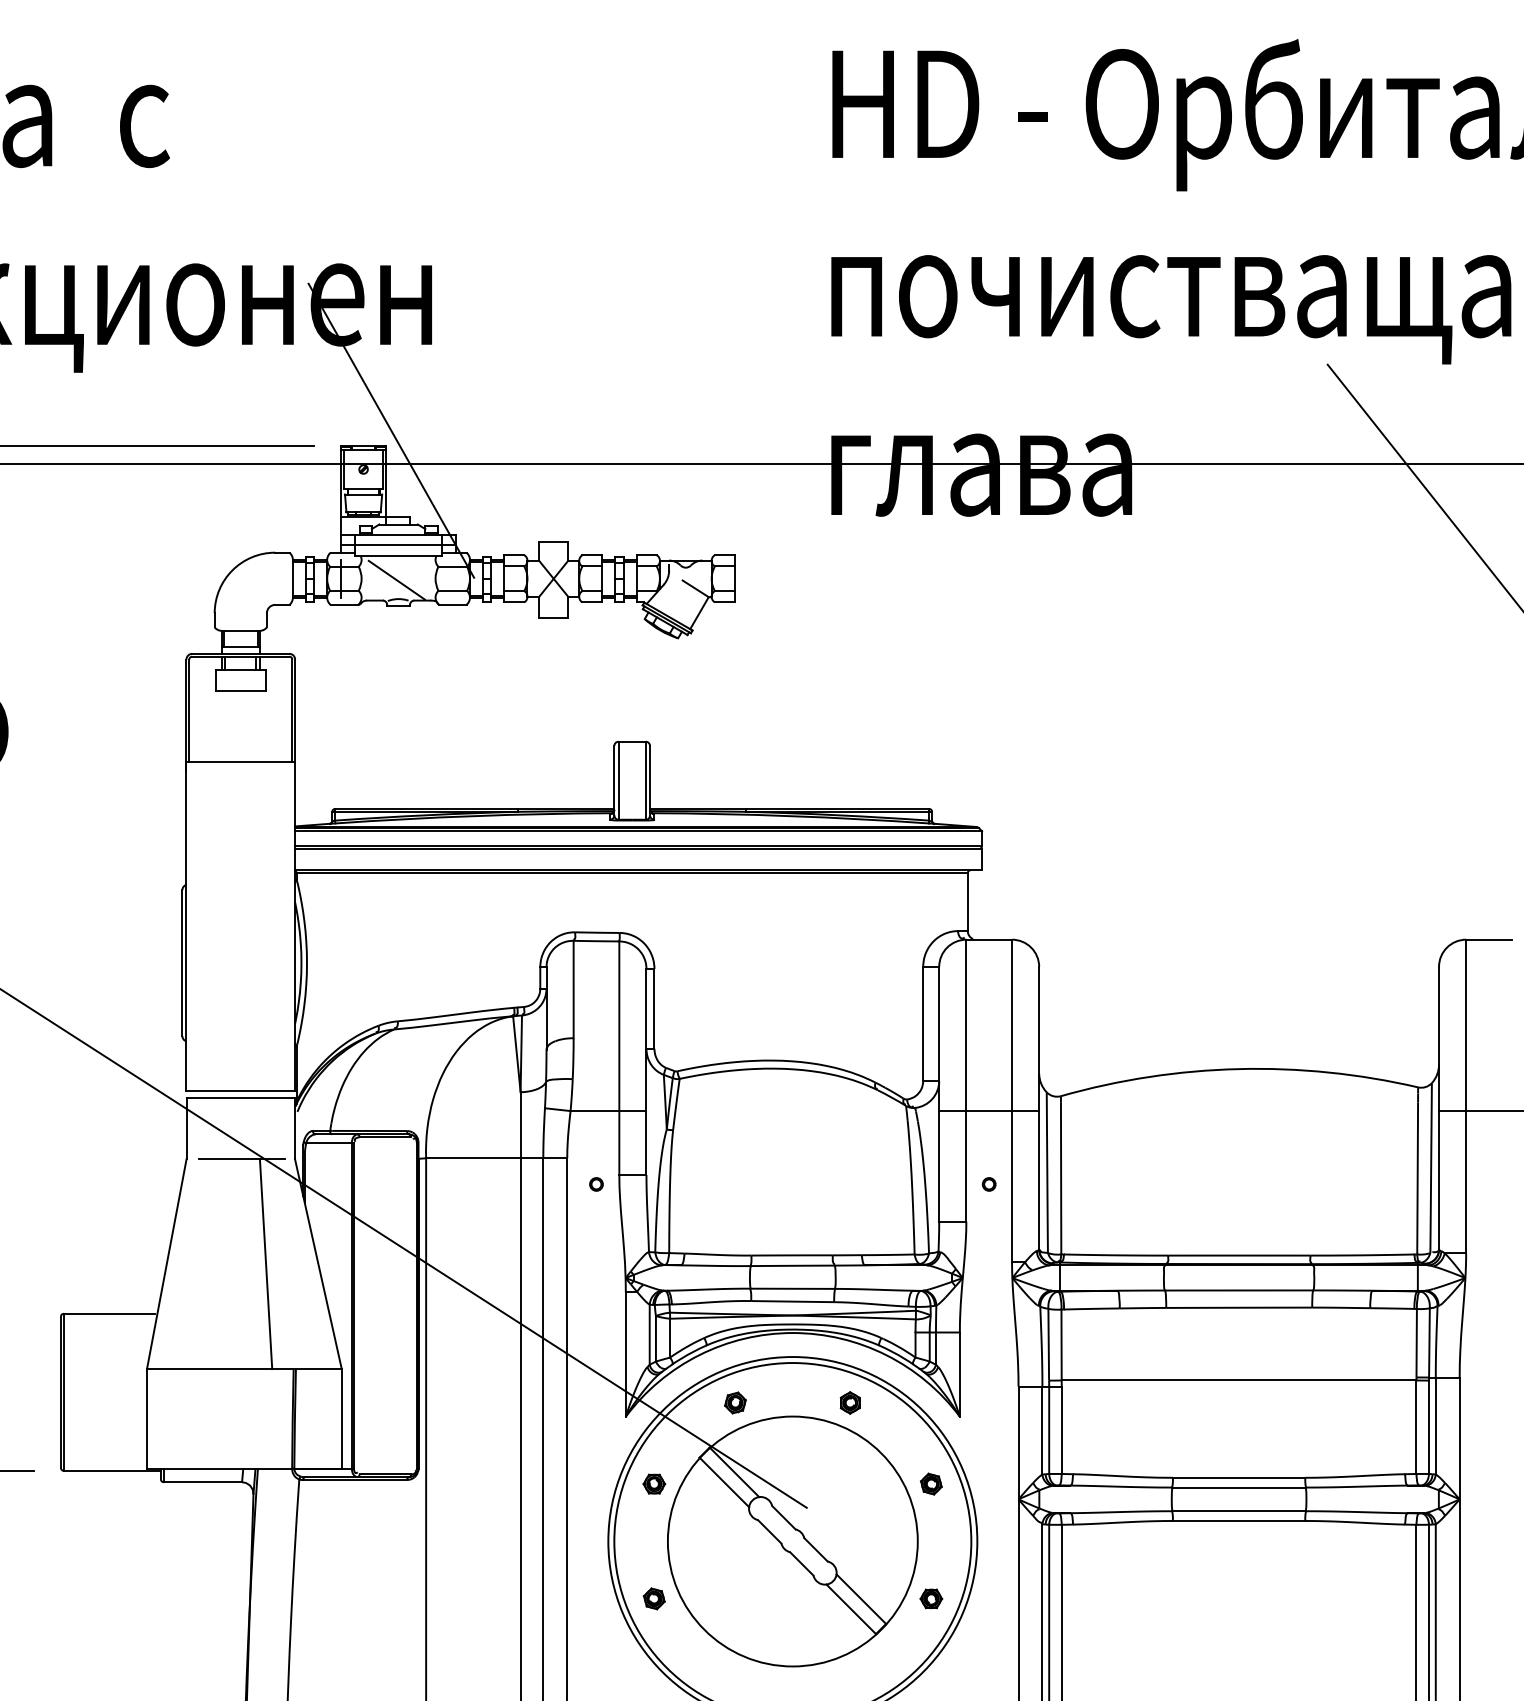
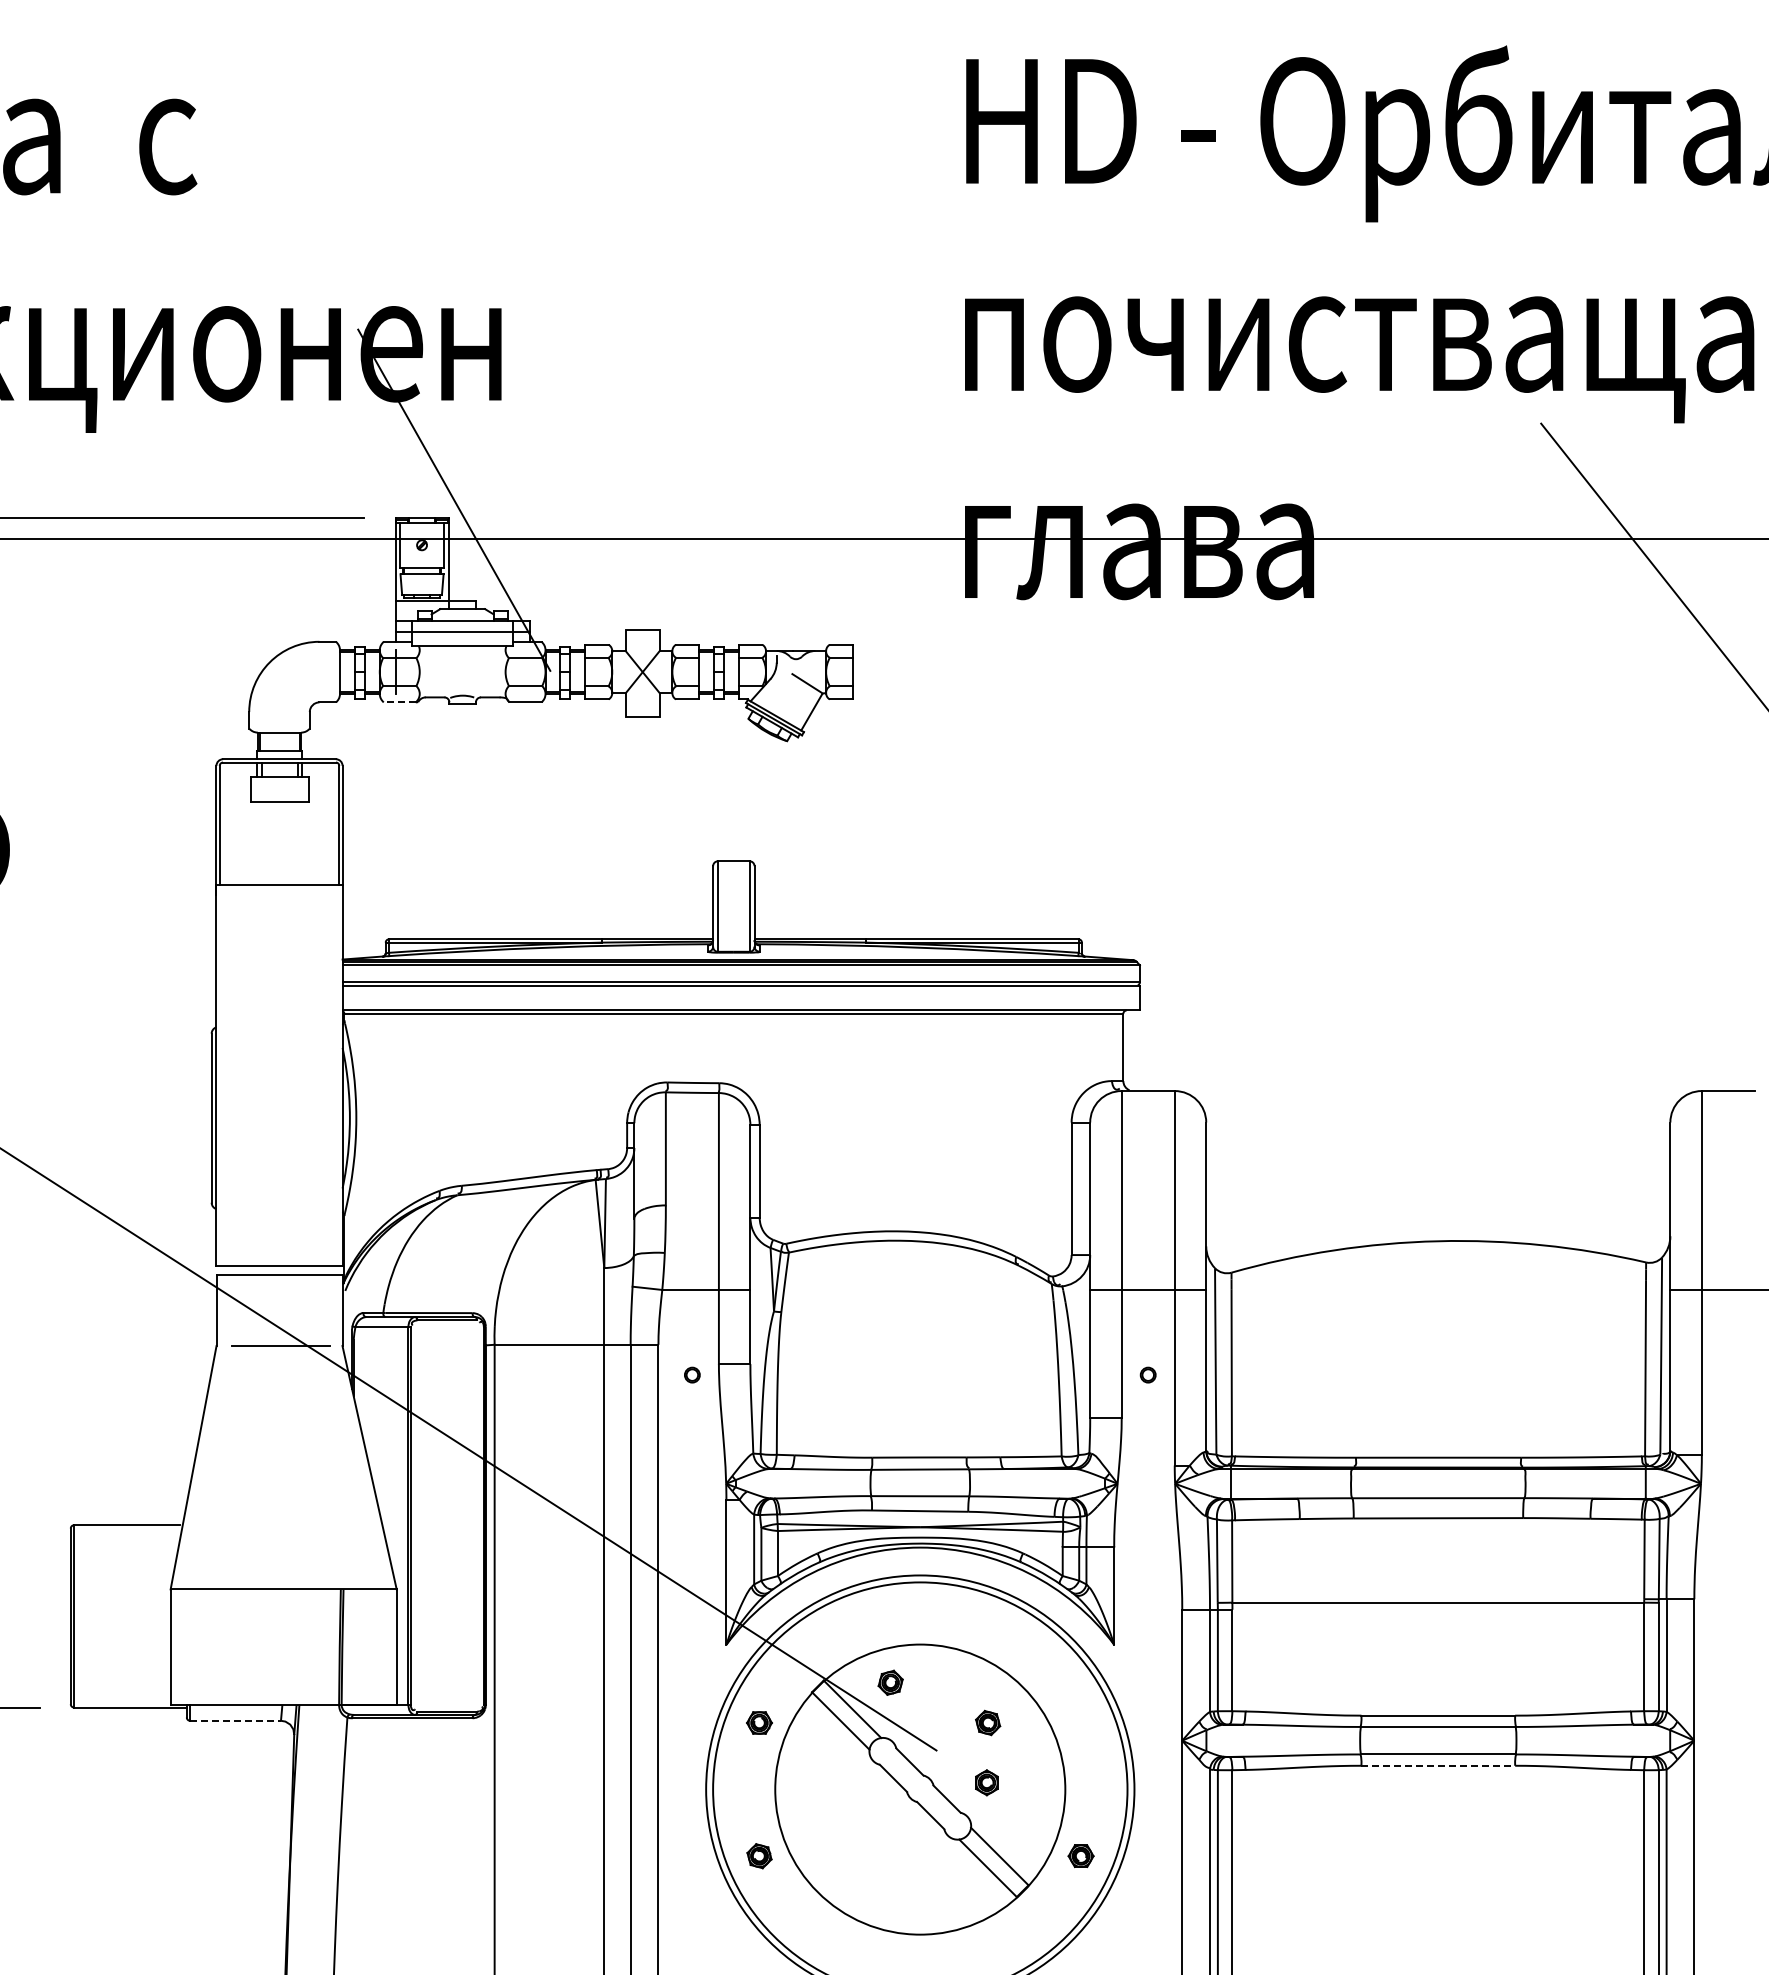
line: (396, 579) -> (460, 673), removed
line: (344, 604) -> (399, 702), solid -> dashed
line: (265, 1264) -> (308, 1467), removed
part: (735, 1402) -> (890, 1682), moved
part: (849, 1402) -> (986, 1782), moved
line: (203, 1481) -> (236, 1720), solid -> dashed
part: (931, 1483) -> (988, 1722), moved
line: (1239, 1520) -> (1438, 1765), solid -> dashed

